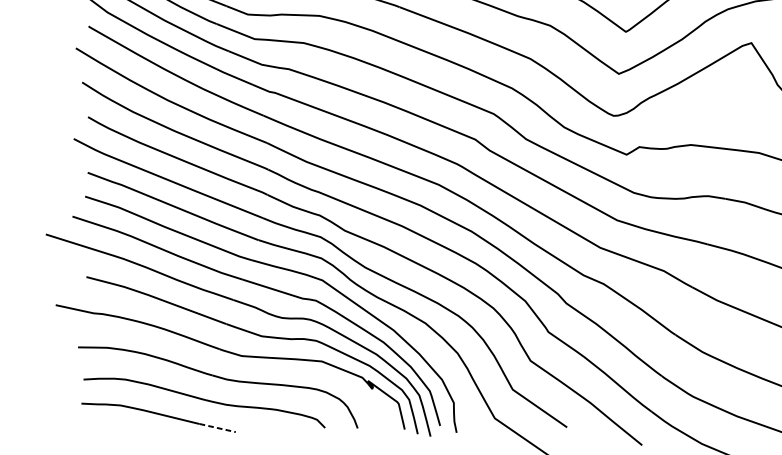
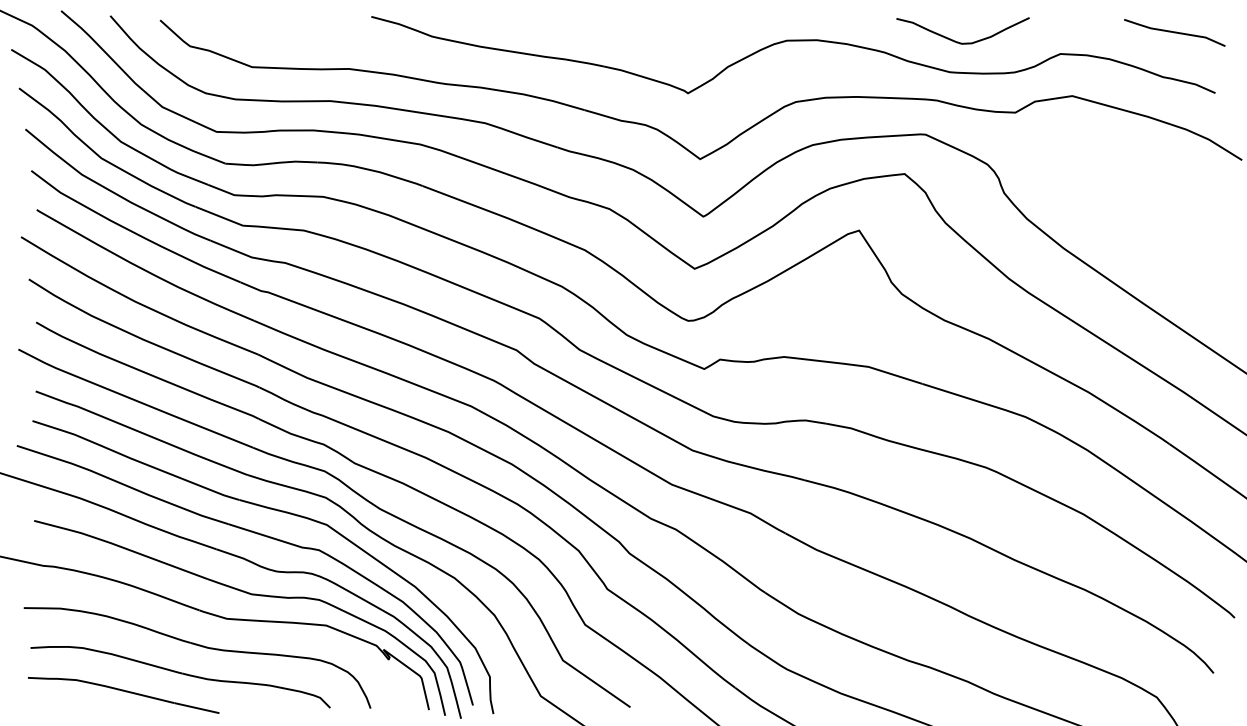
line: (218, 428) -> (197, 708), dashed -> solid

